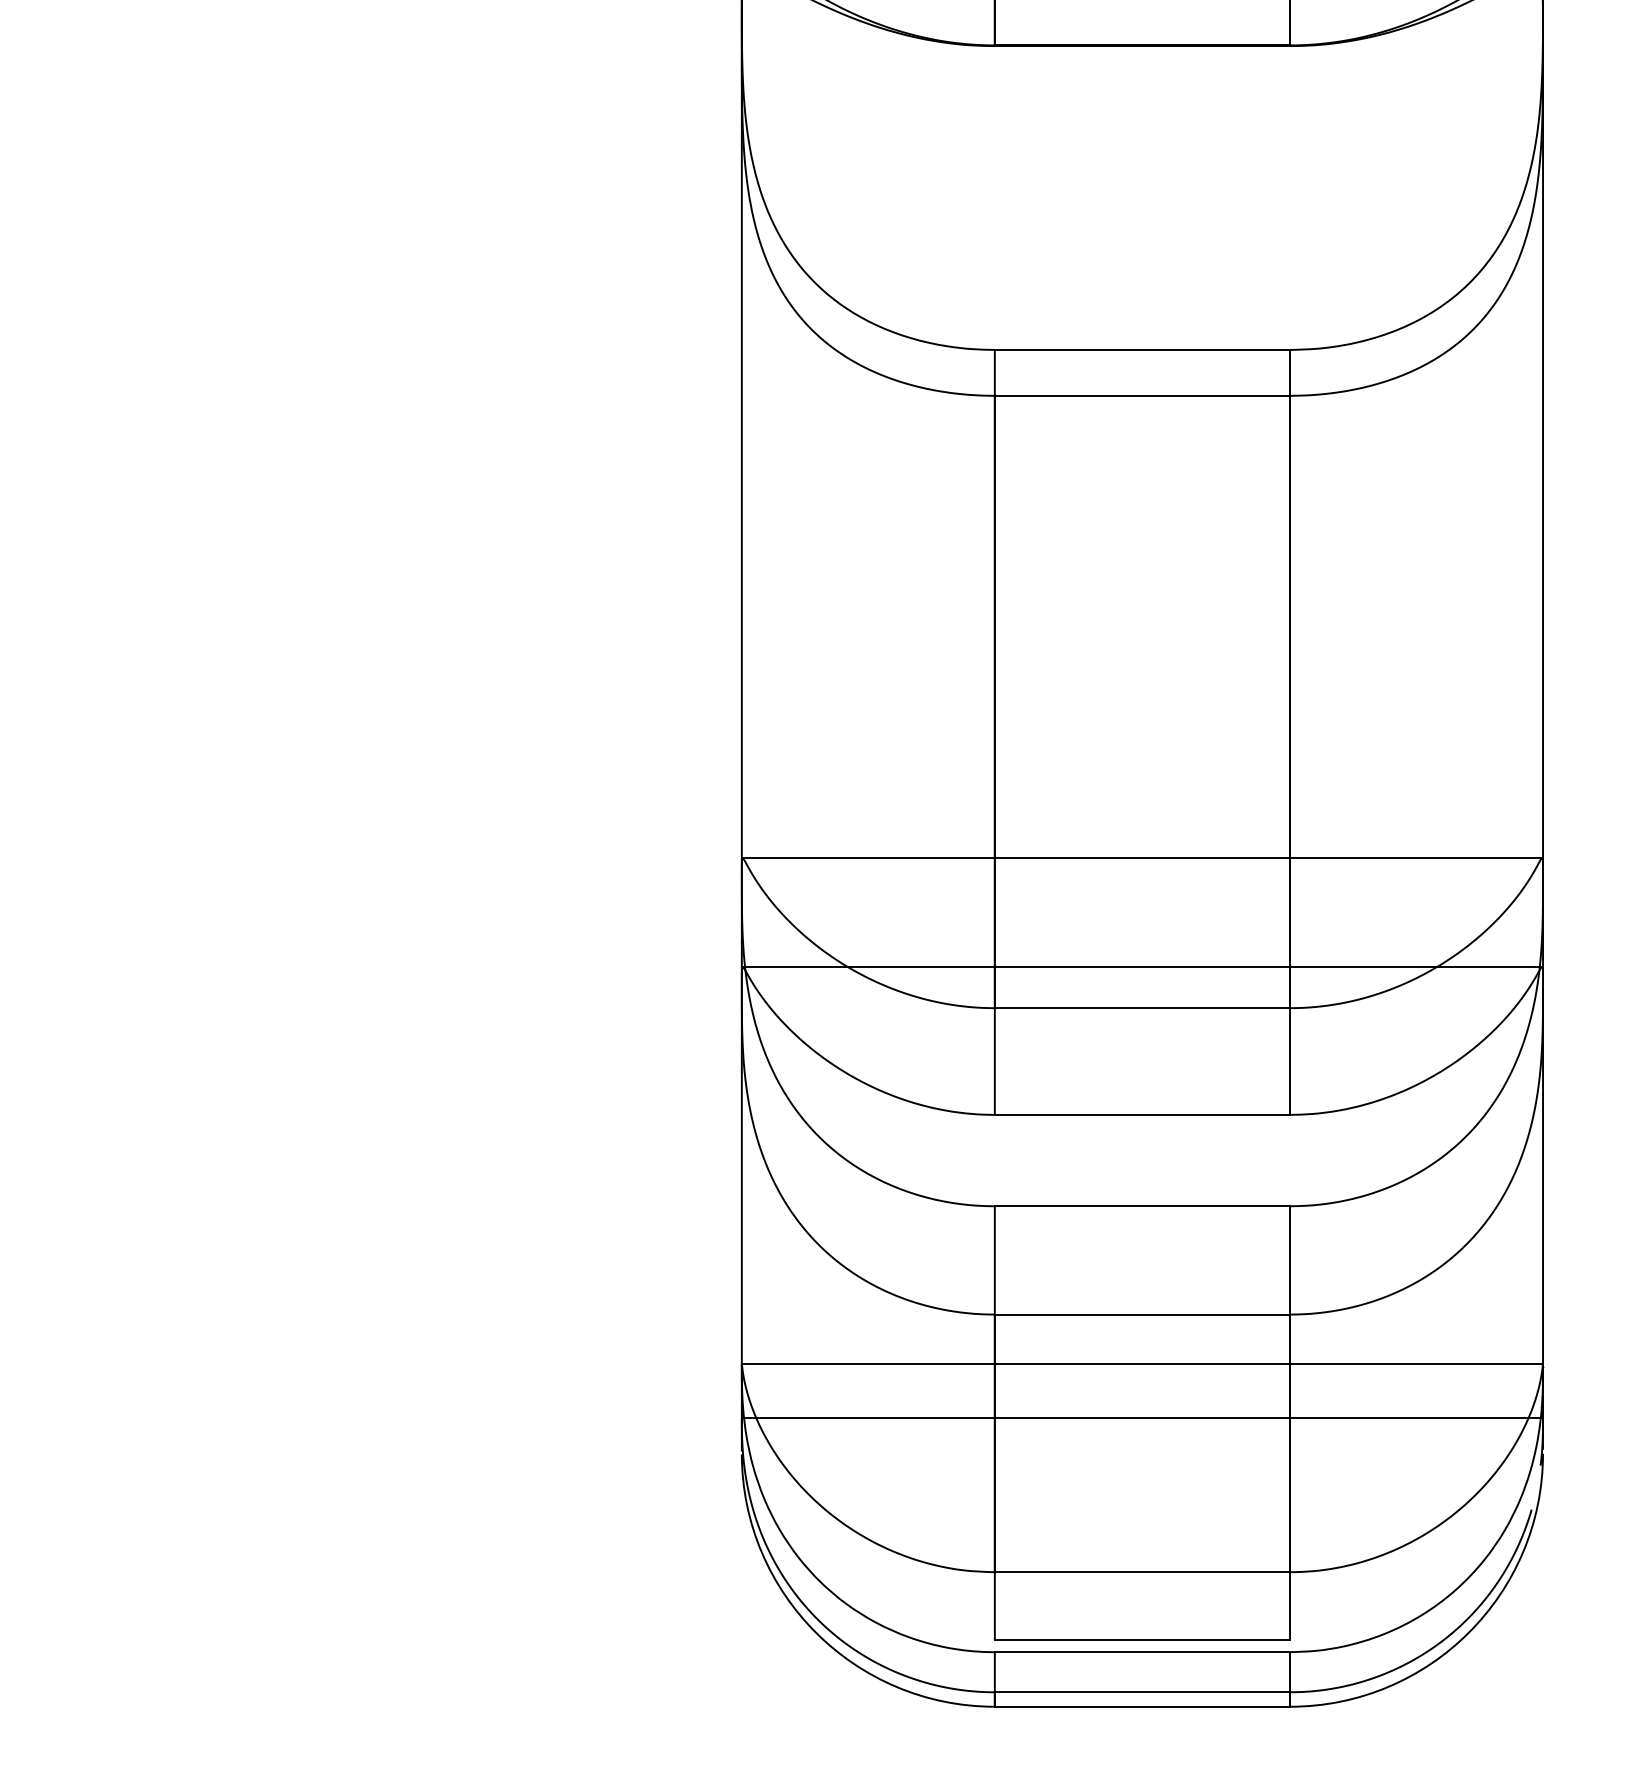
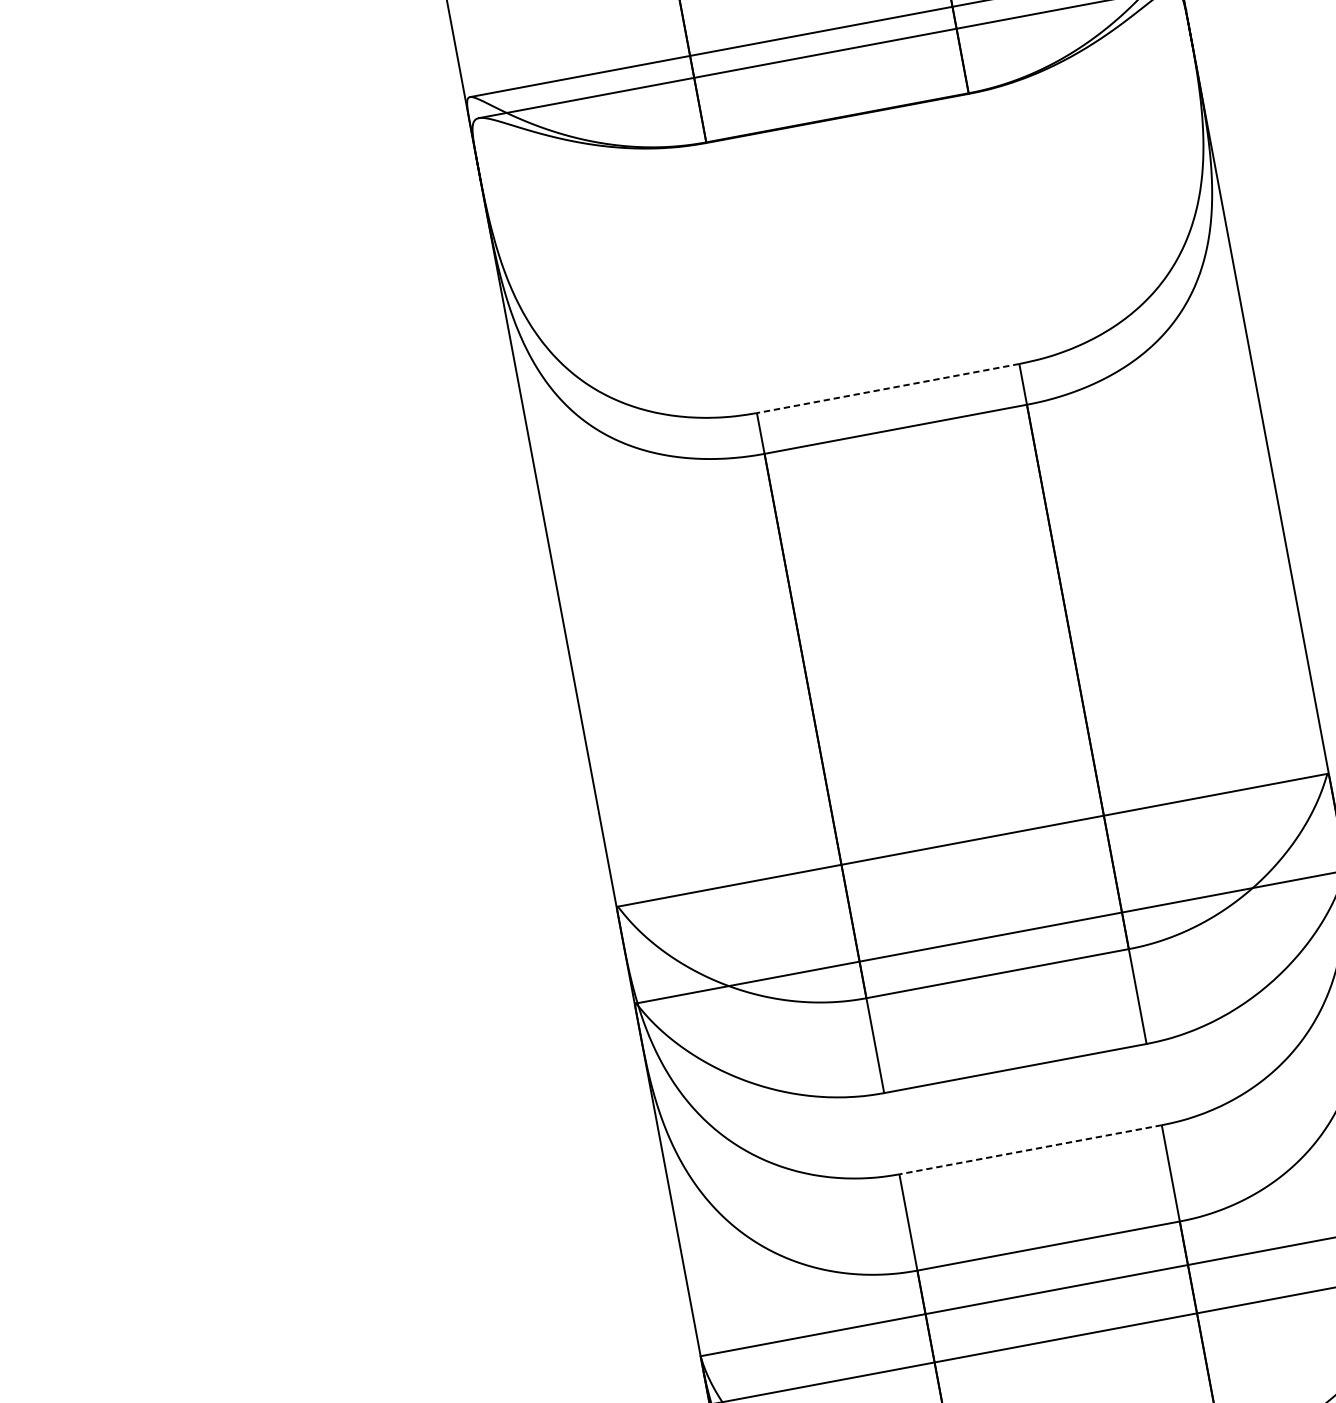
line: (1142, 349) -> (888, 388), solid -> dashed
line: (1142, 1206) -> (1030, 1149), solid -> dashed

